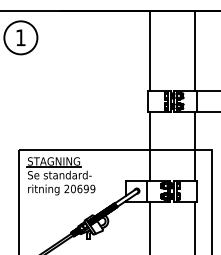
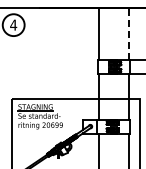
text: (20, 36) -> (13, 24), 1 -> 4
line: (194, 50) -> (128, 33), solid -> dashed

